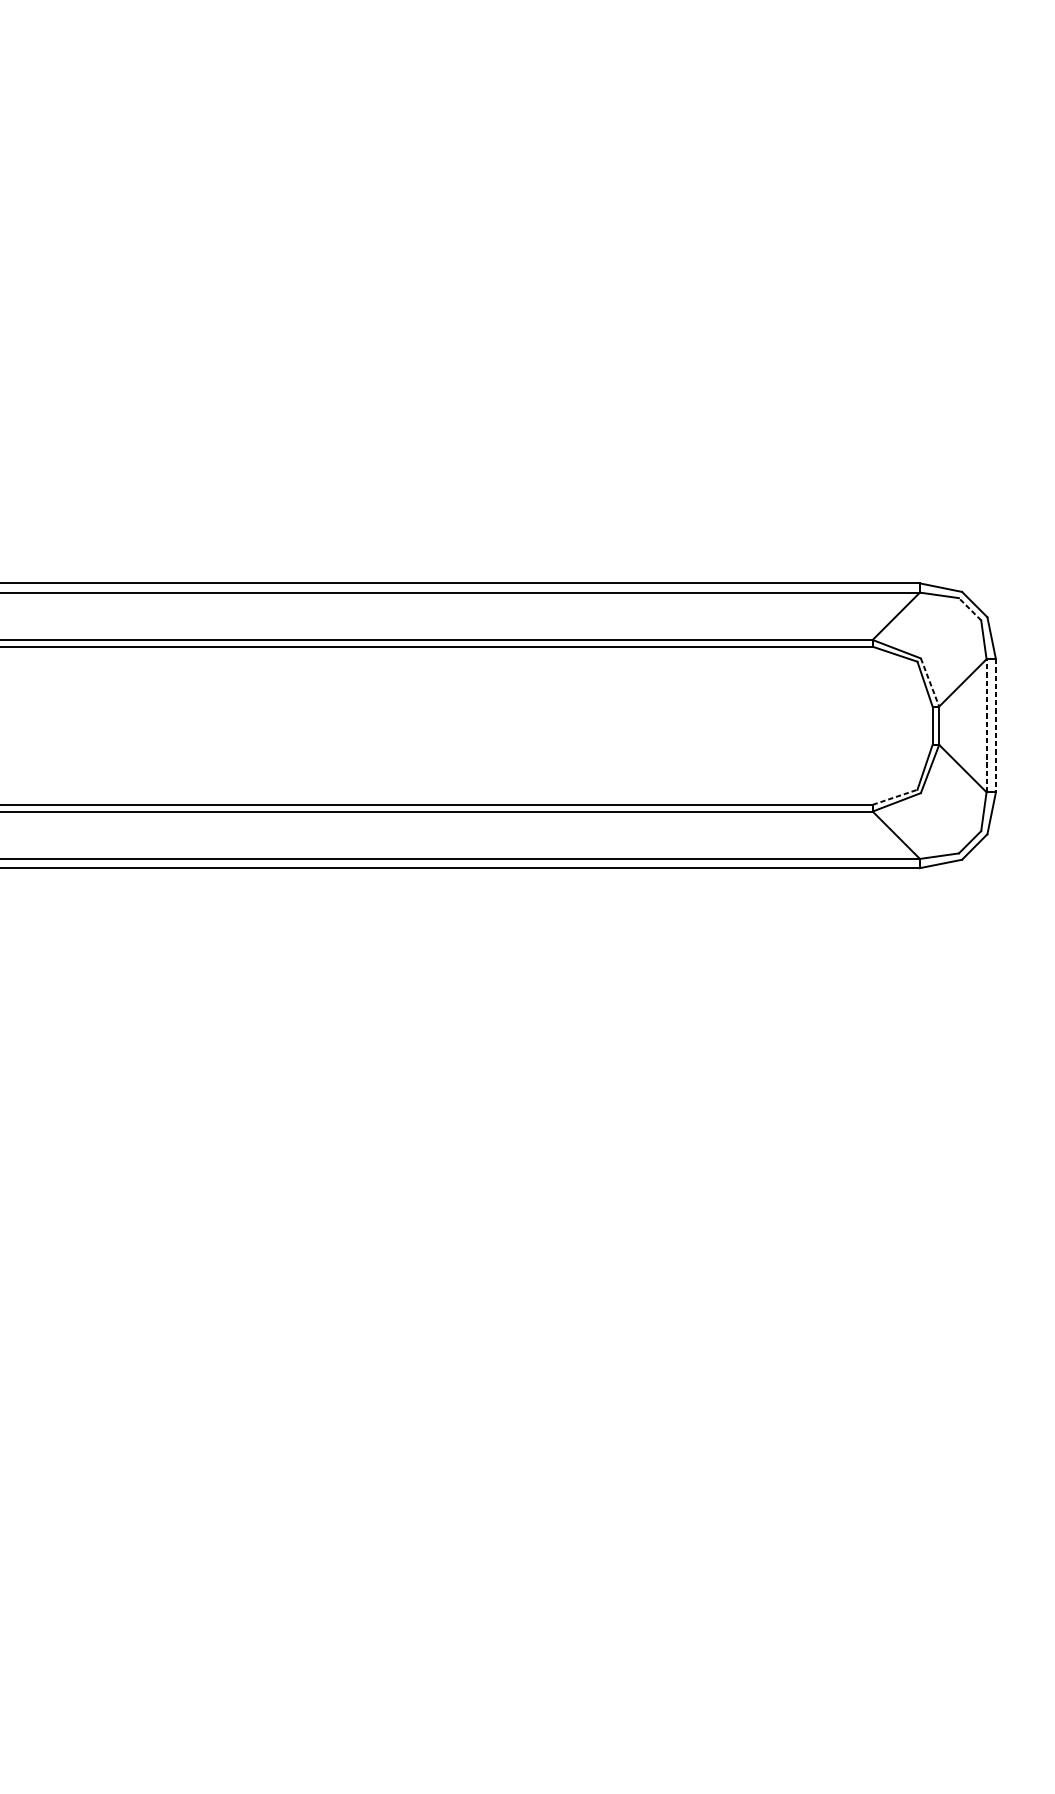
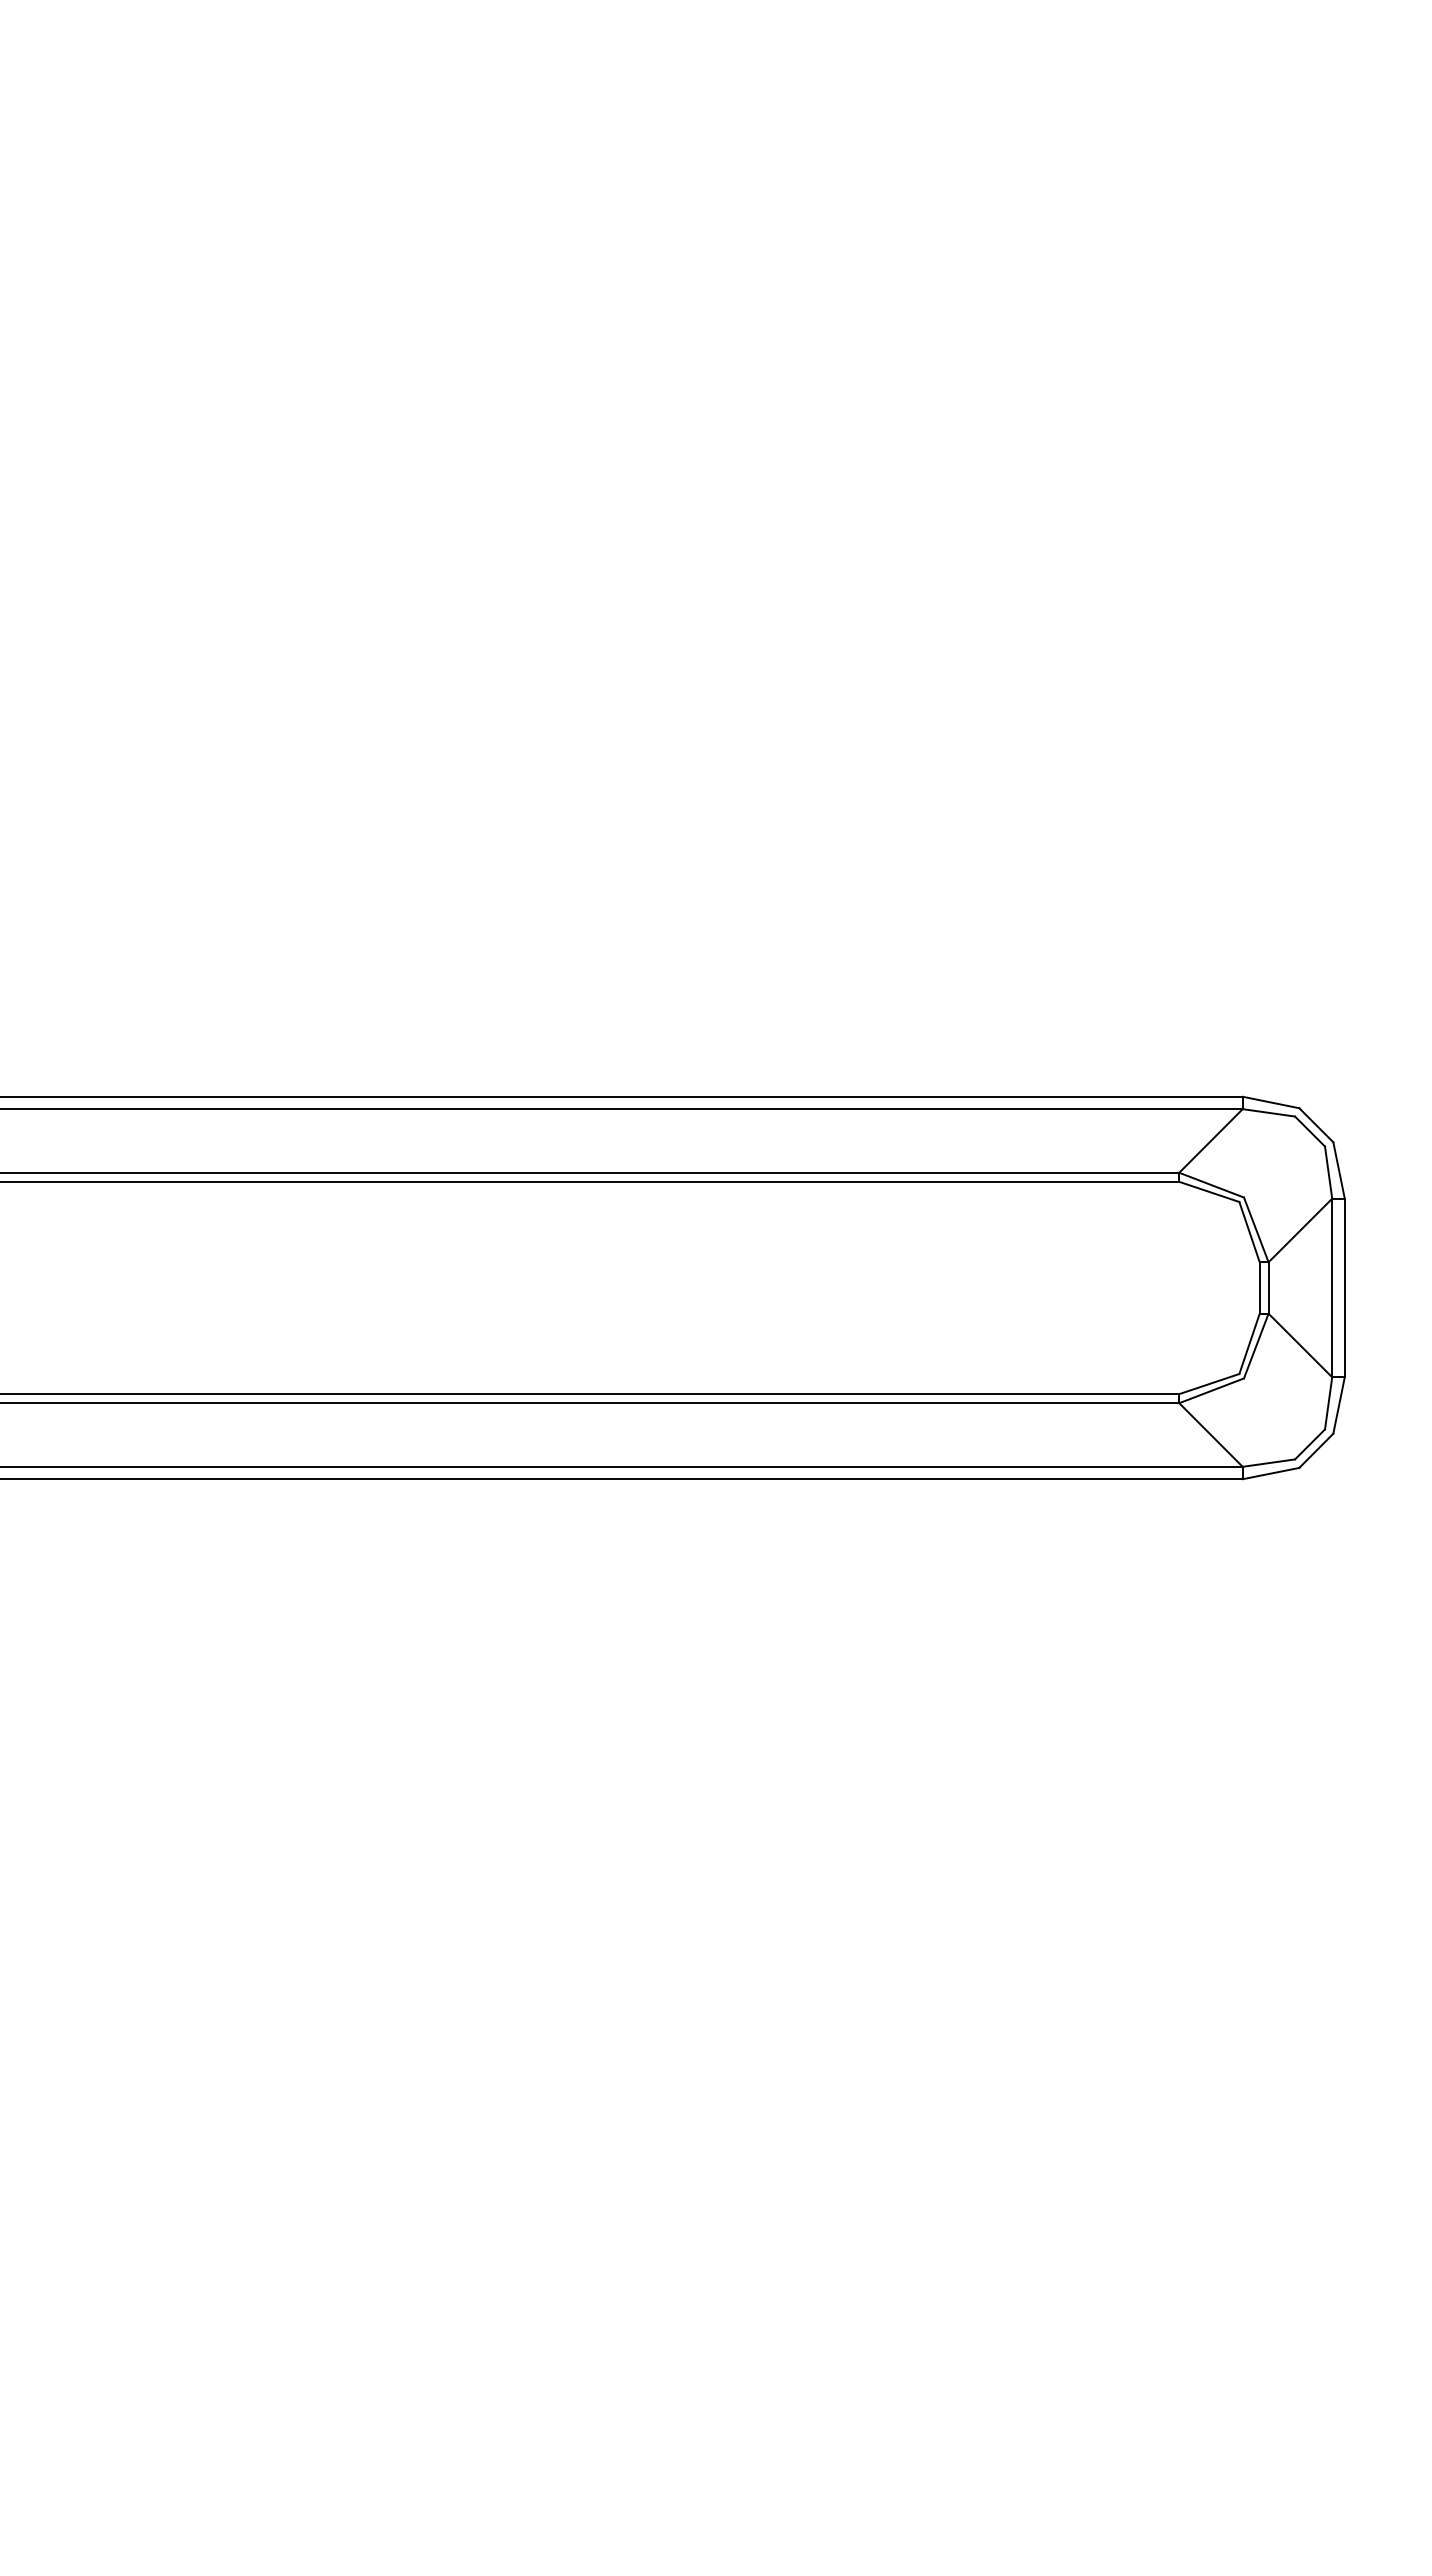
line: (969, 609) -> (1309, 1131), dashed -> solid
line: (930, 682) -> (1256, 1229), dashed -> solid
line: (986, 725) -> (1332, 1287), dashed -> solid
line: (995, 726) -> (1344, 1288), dashed -> solid
line: (895, 797) -> (1209, 1384), dashed -> solid

